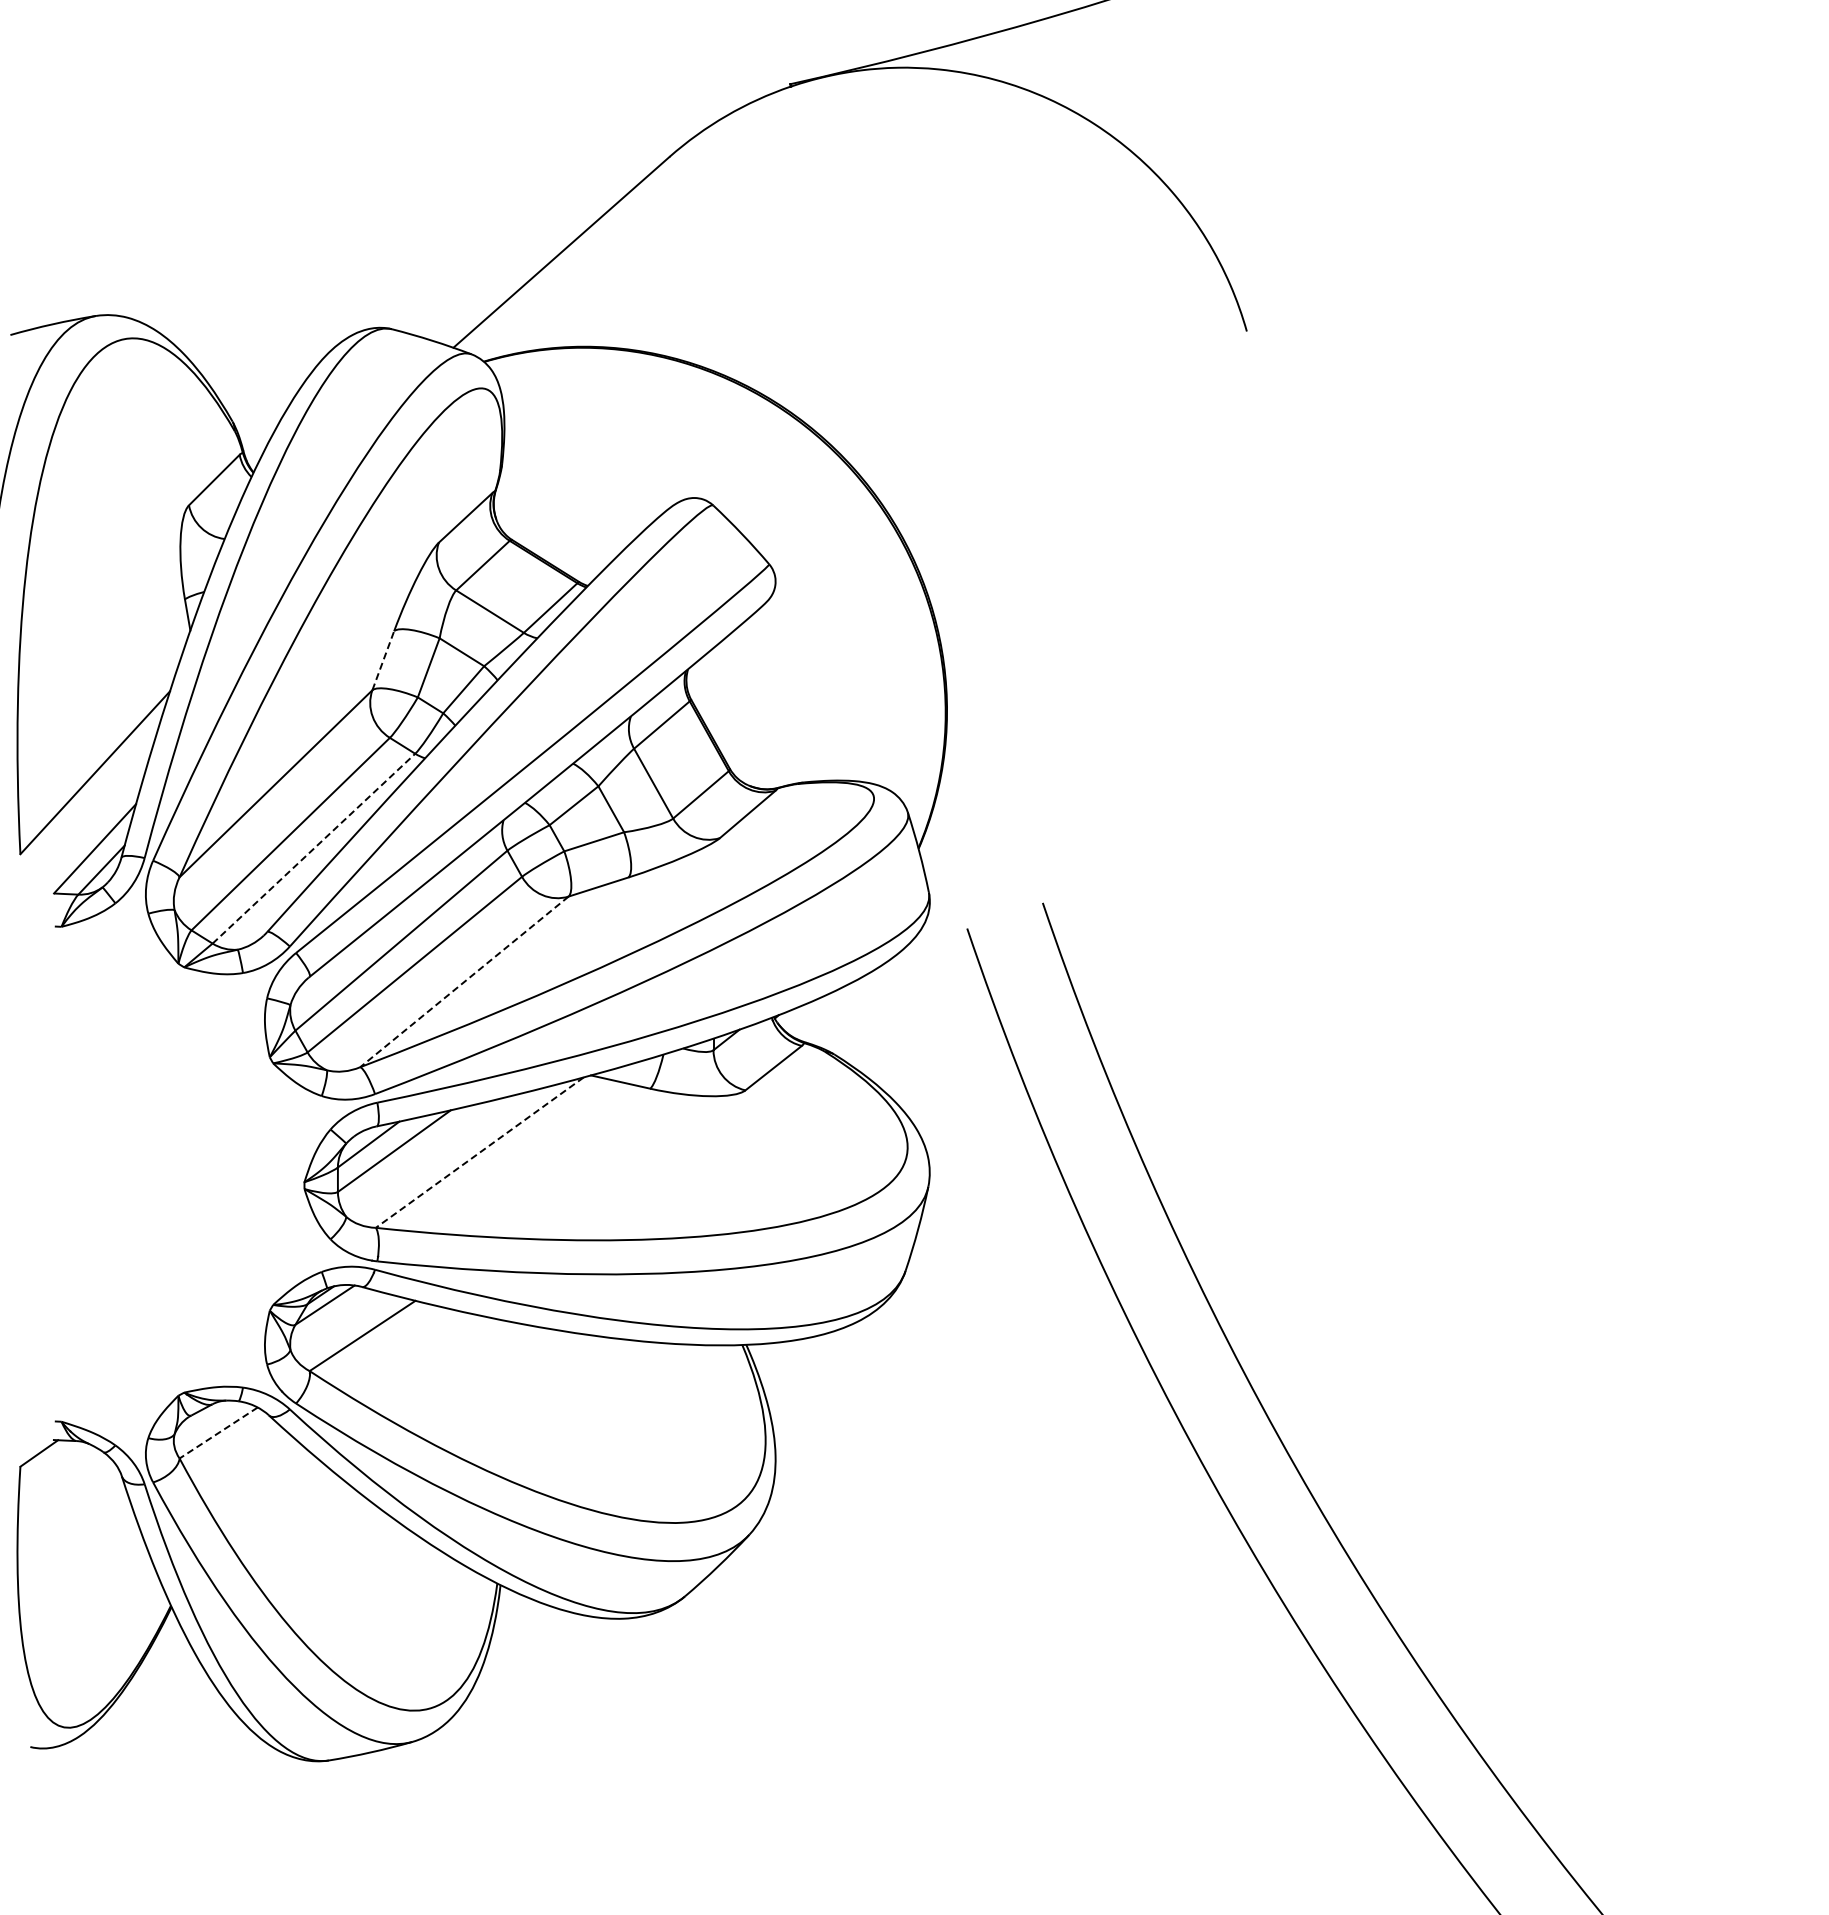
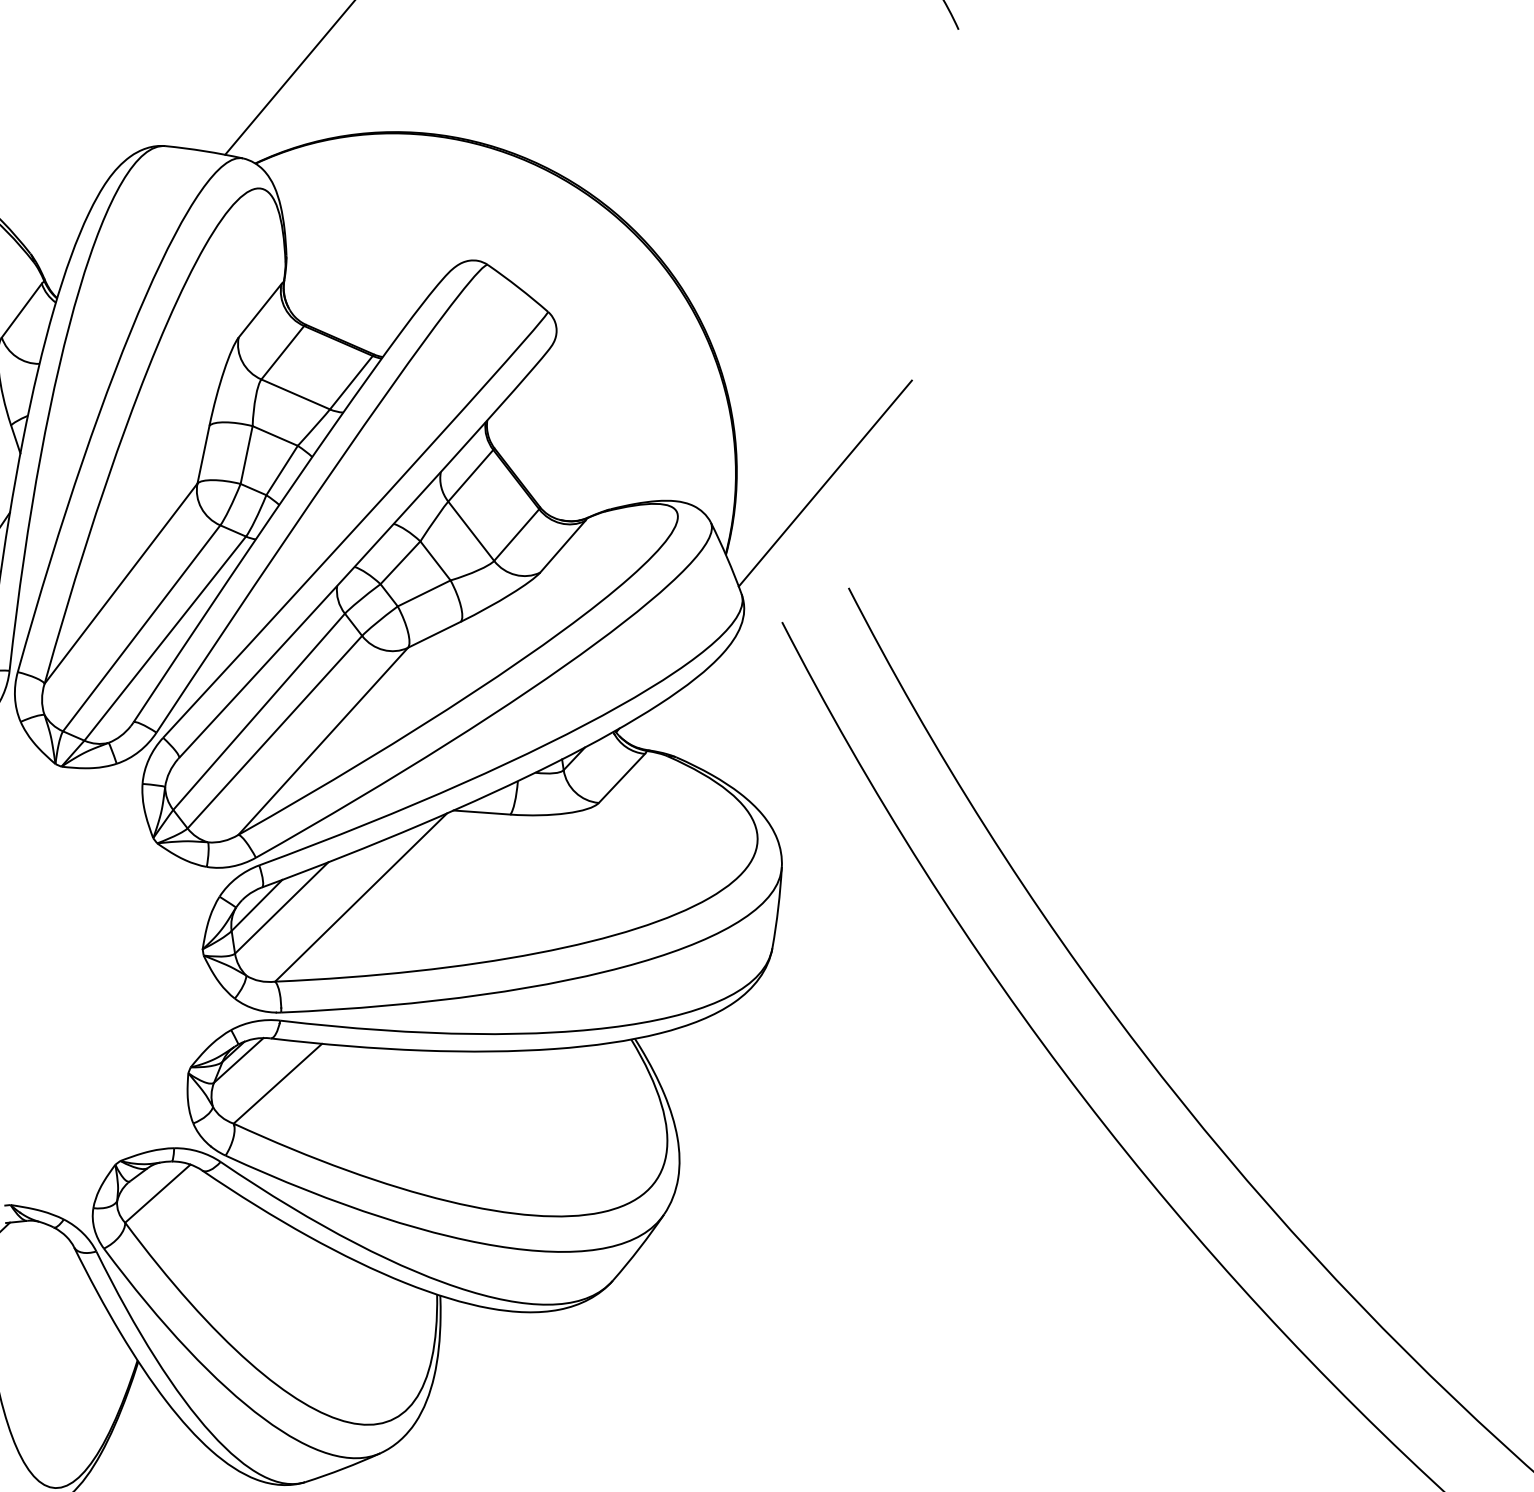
line: (383, 660) -> (203, 454), dashed -> solid
line: (1034, 789) -> (825, 483), added
line: (313, 848) -> (164, 638), dashed -> solid
line: (464, 981) -> (323, 740), dashed -> solid
line: (479, 1152) -> (360, 897), dashed -> solid
line: (218, 1433) -> (157, 1194), dashed -> solid

